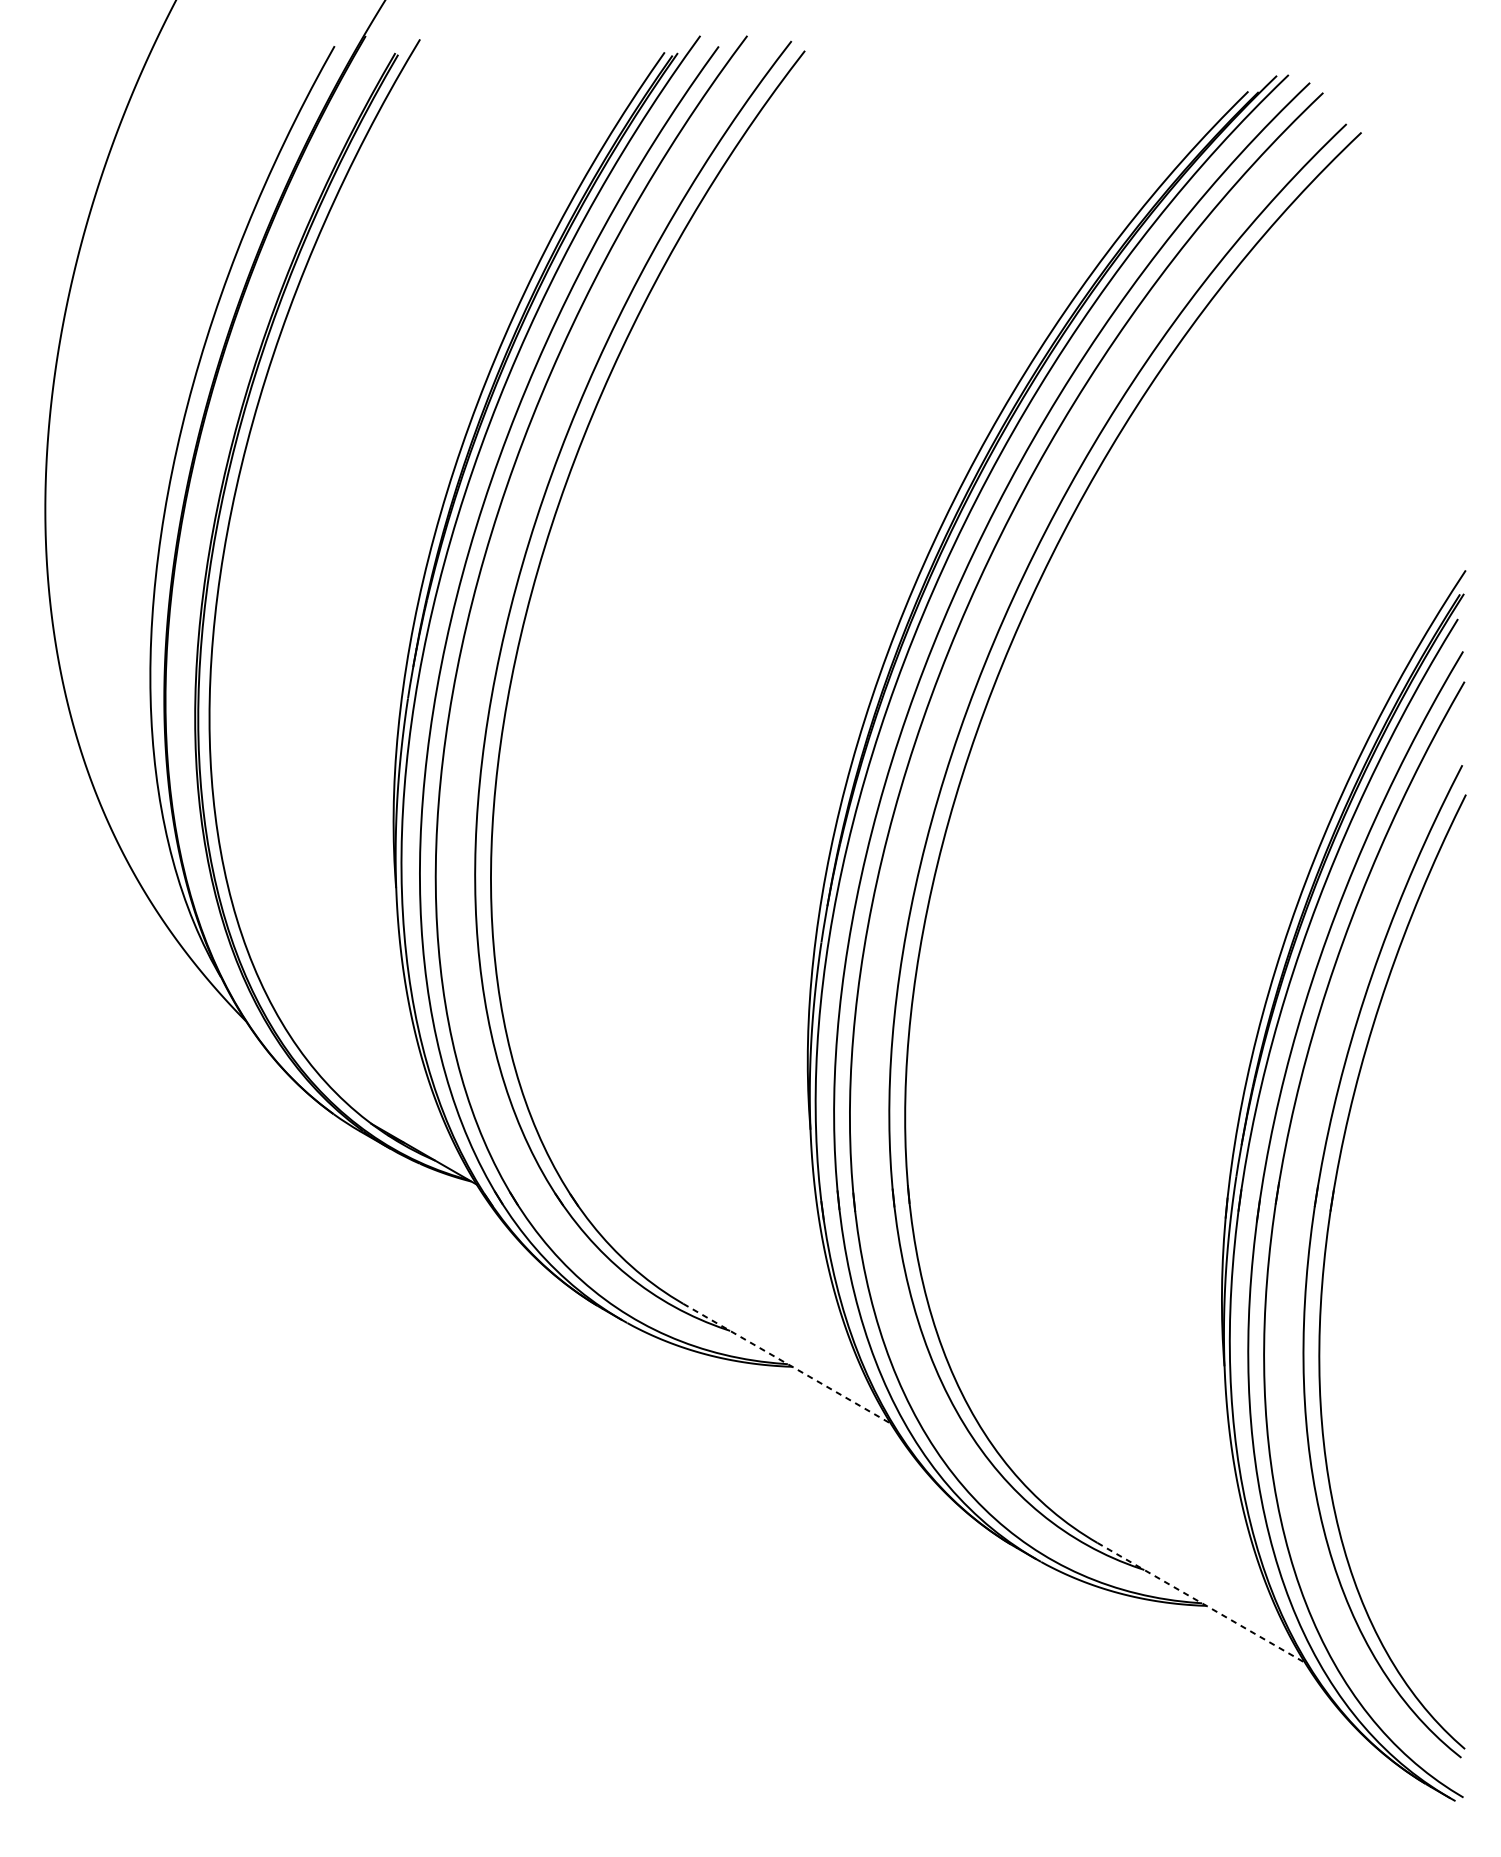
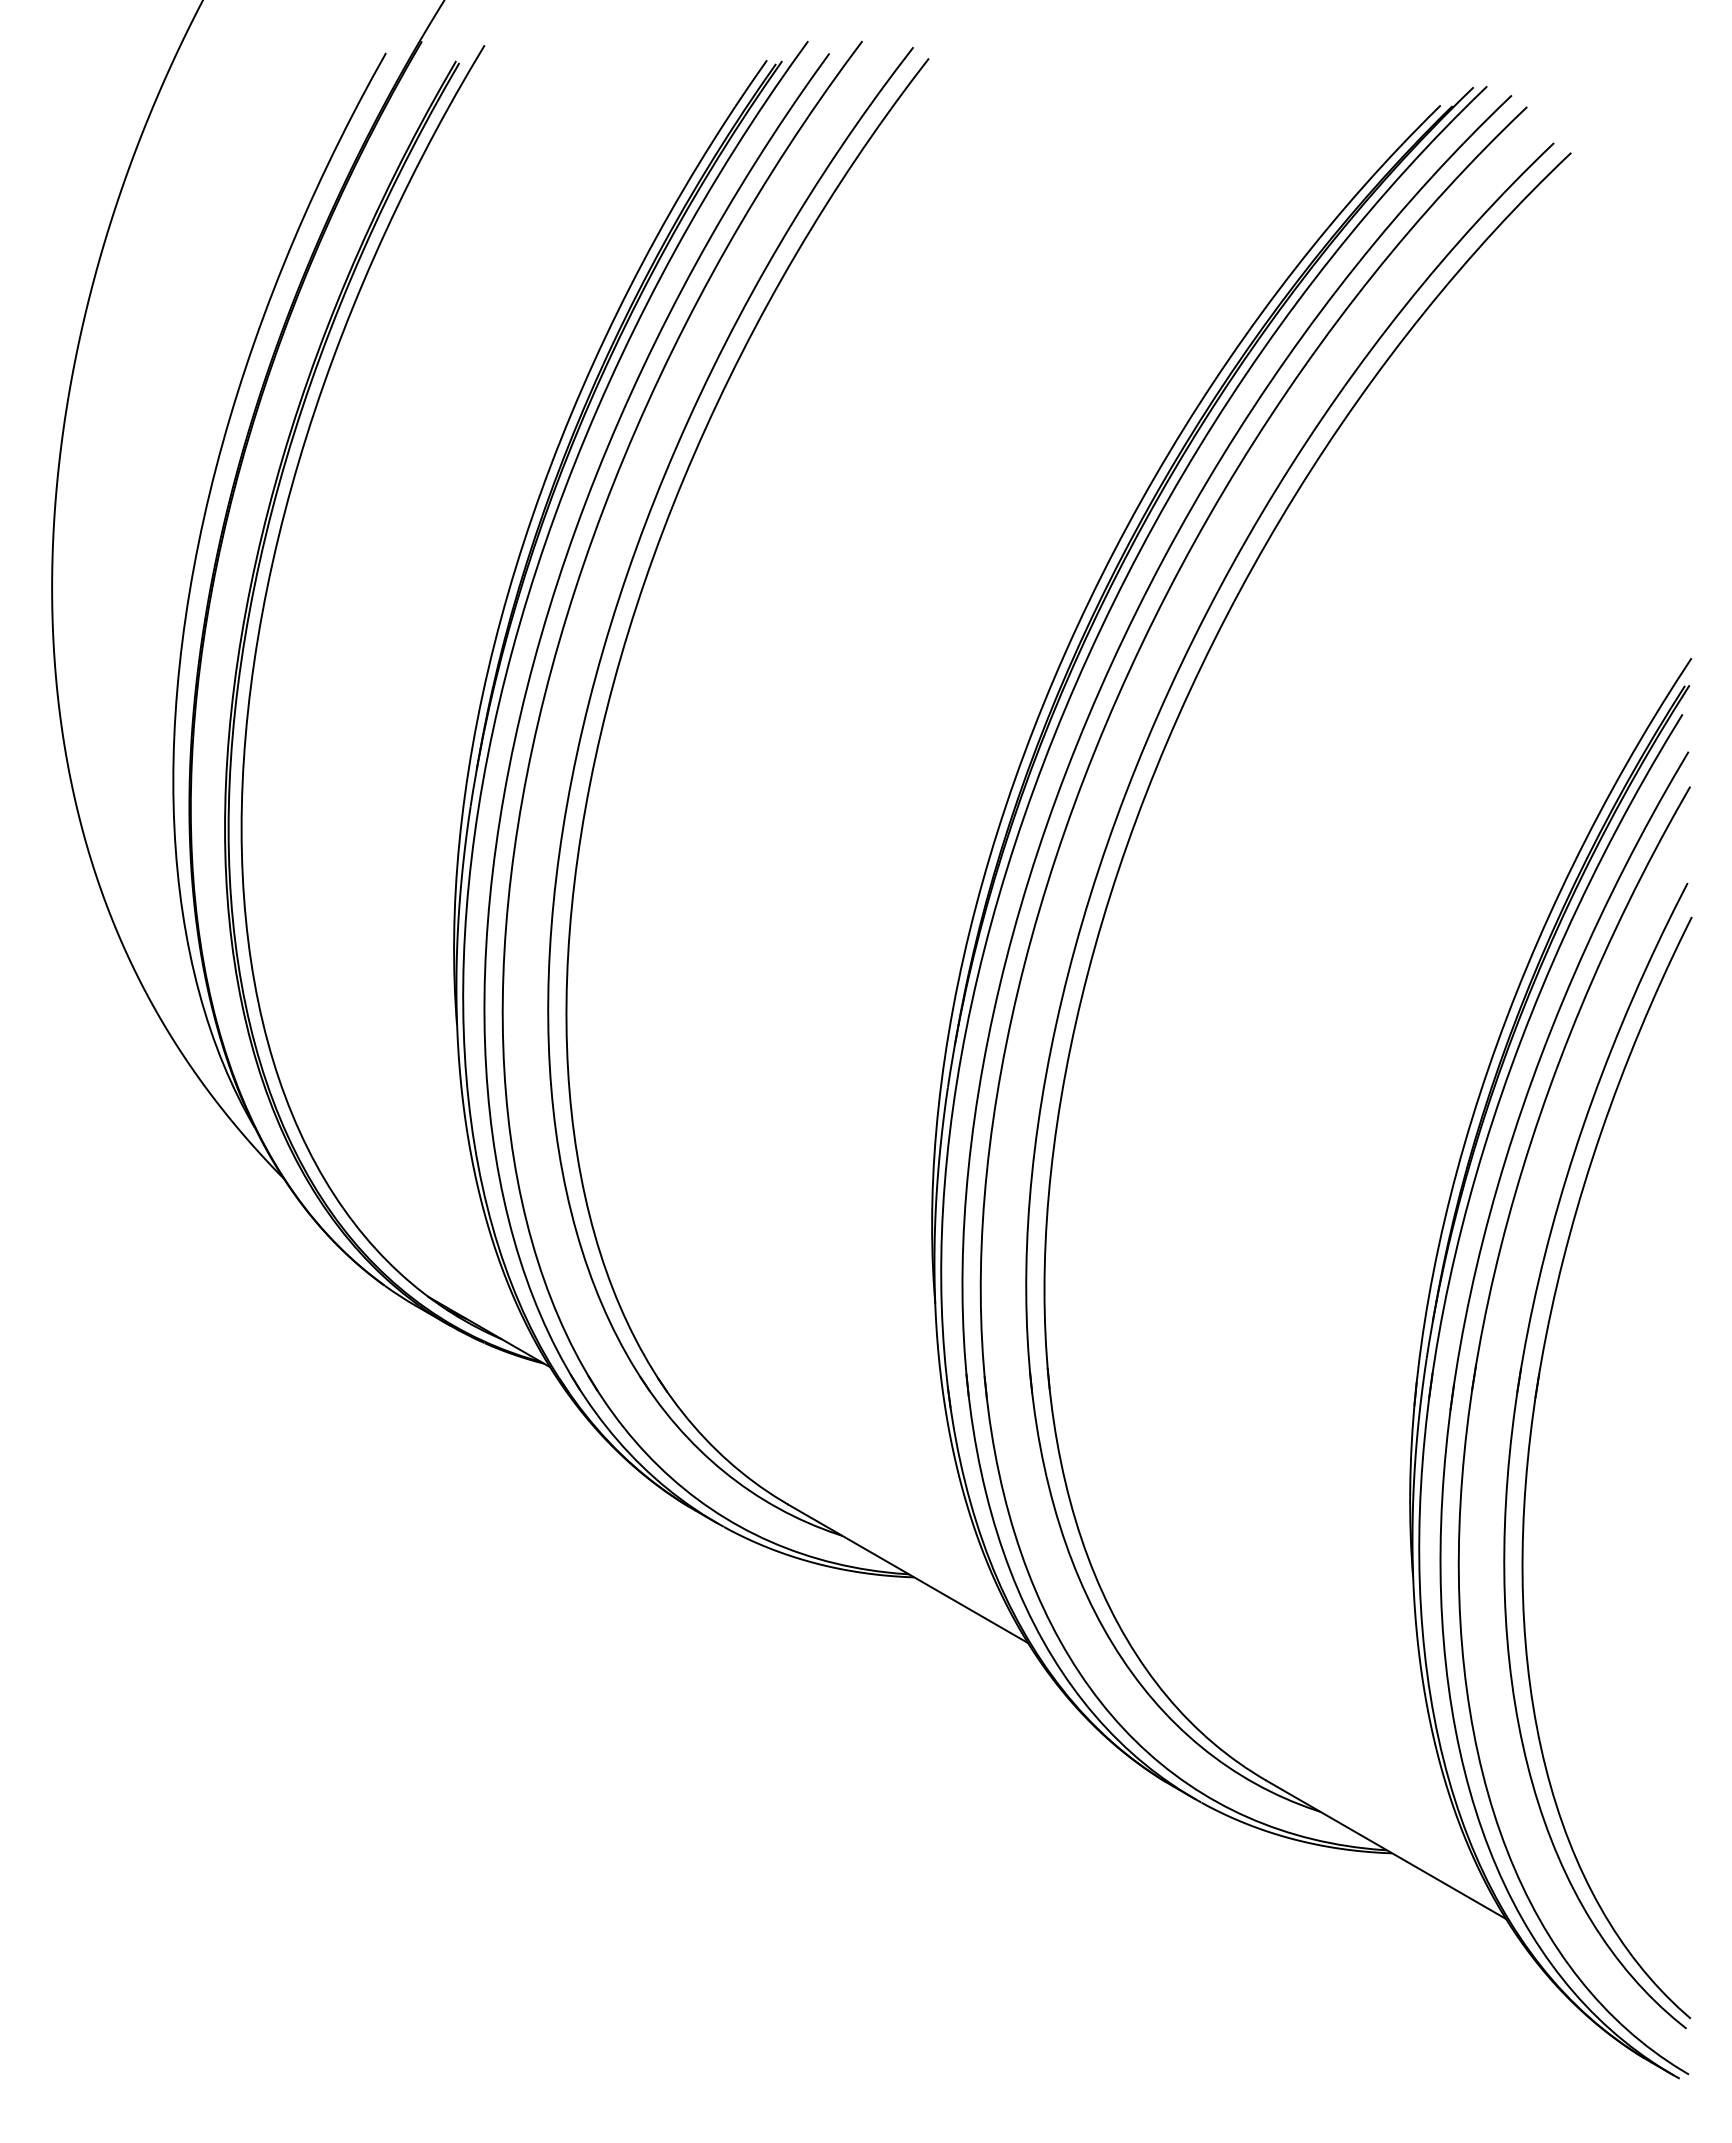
line: (787, 1364) -> (908, 1574), dashed -> solid
line: (1201, 1603) -> (1386, 1850), dashed -> solid

